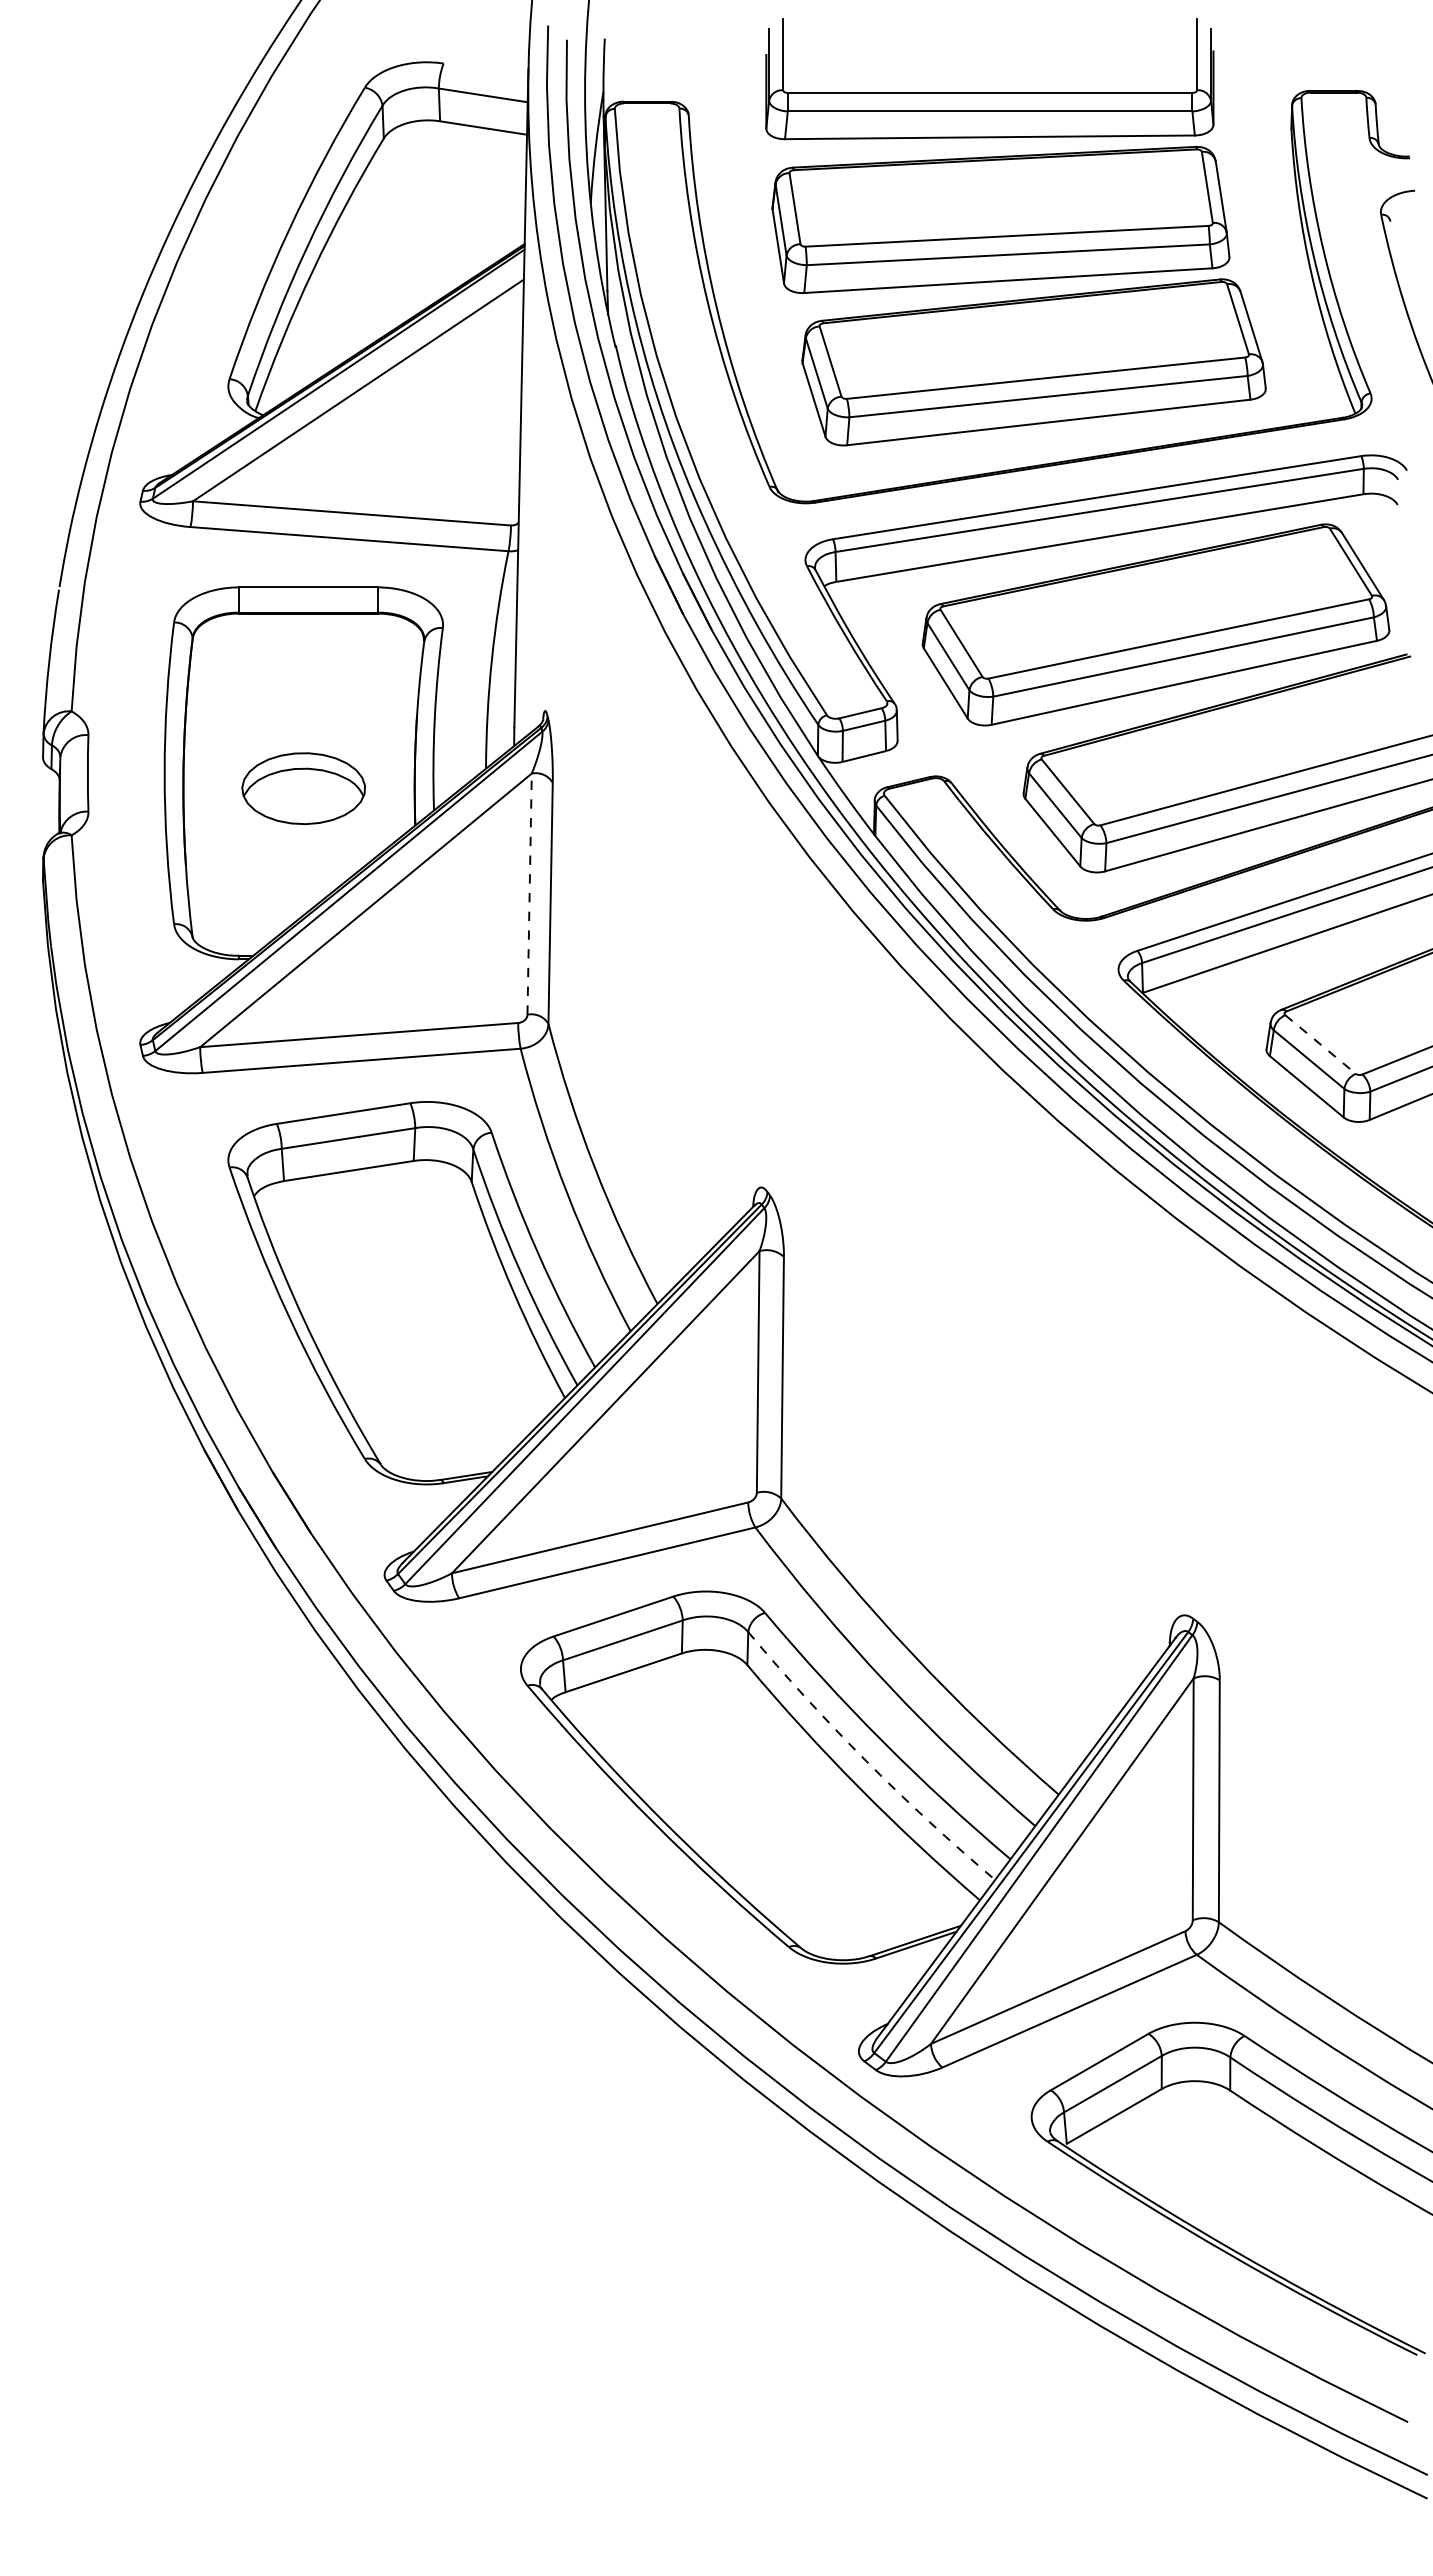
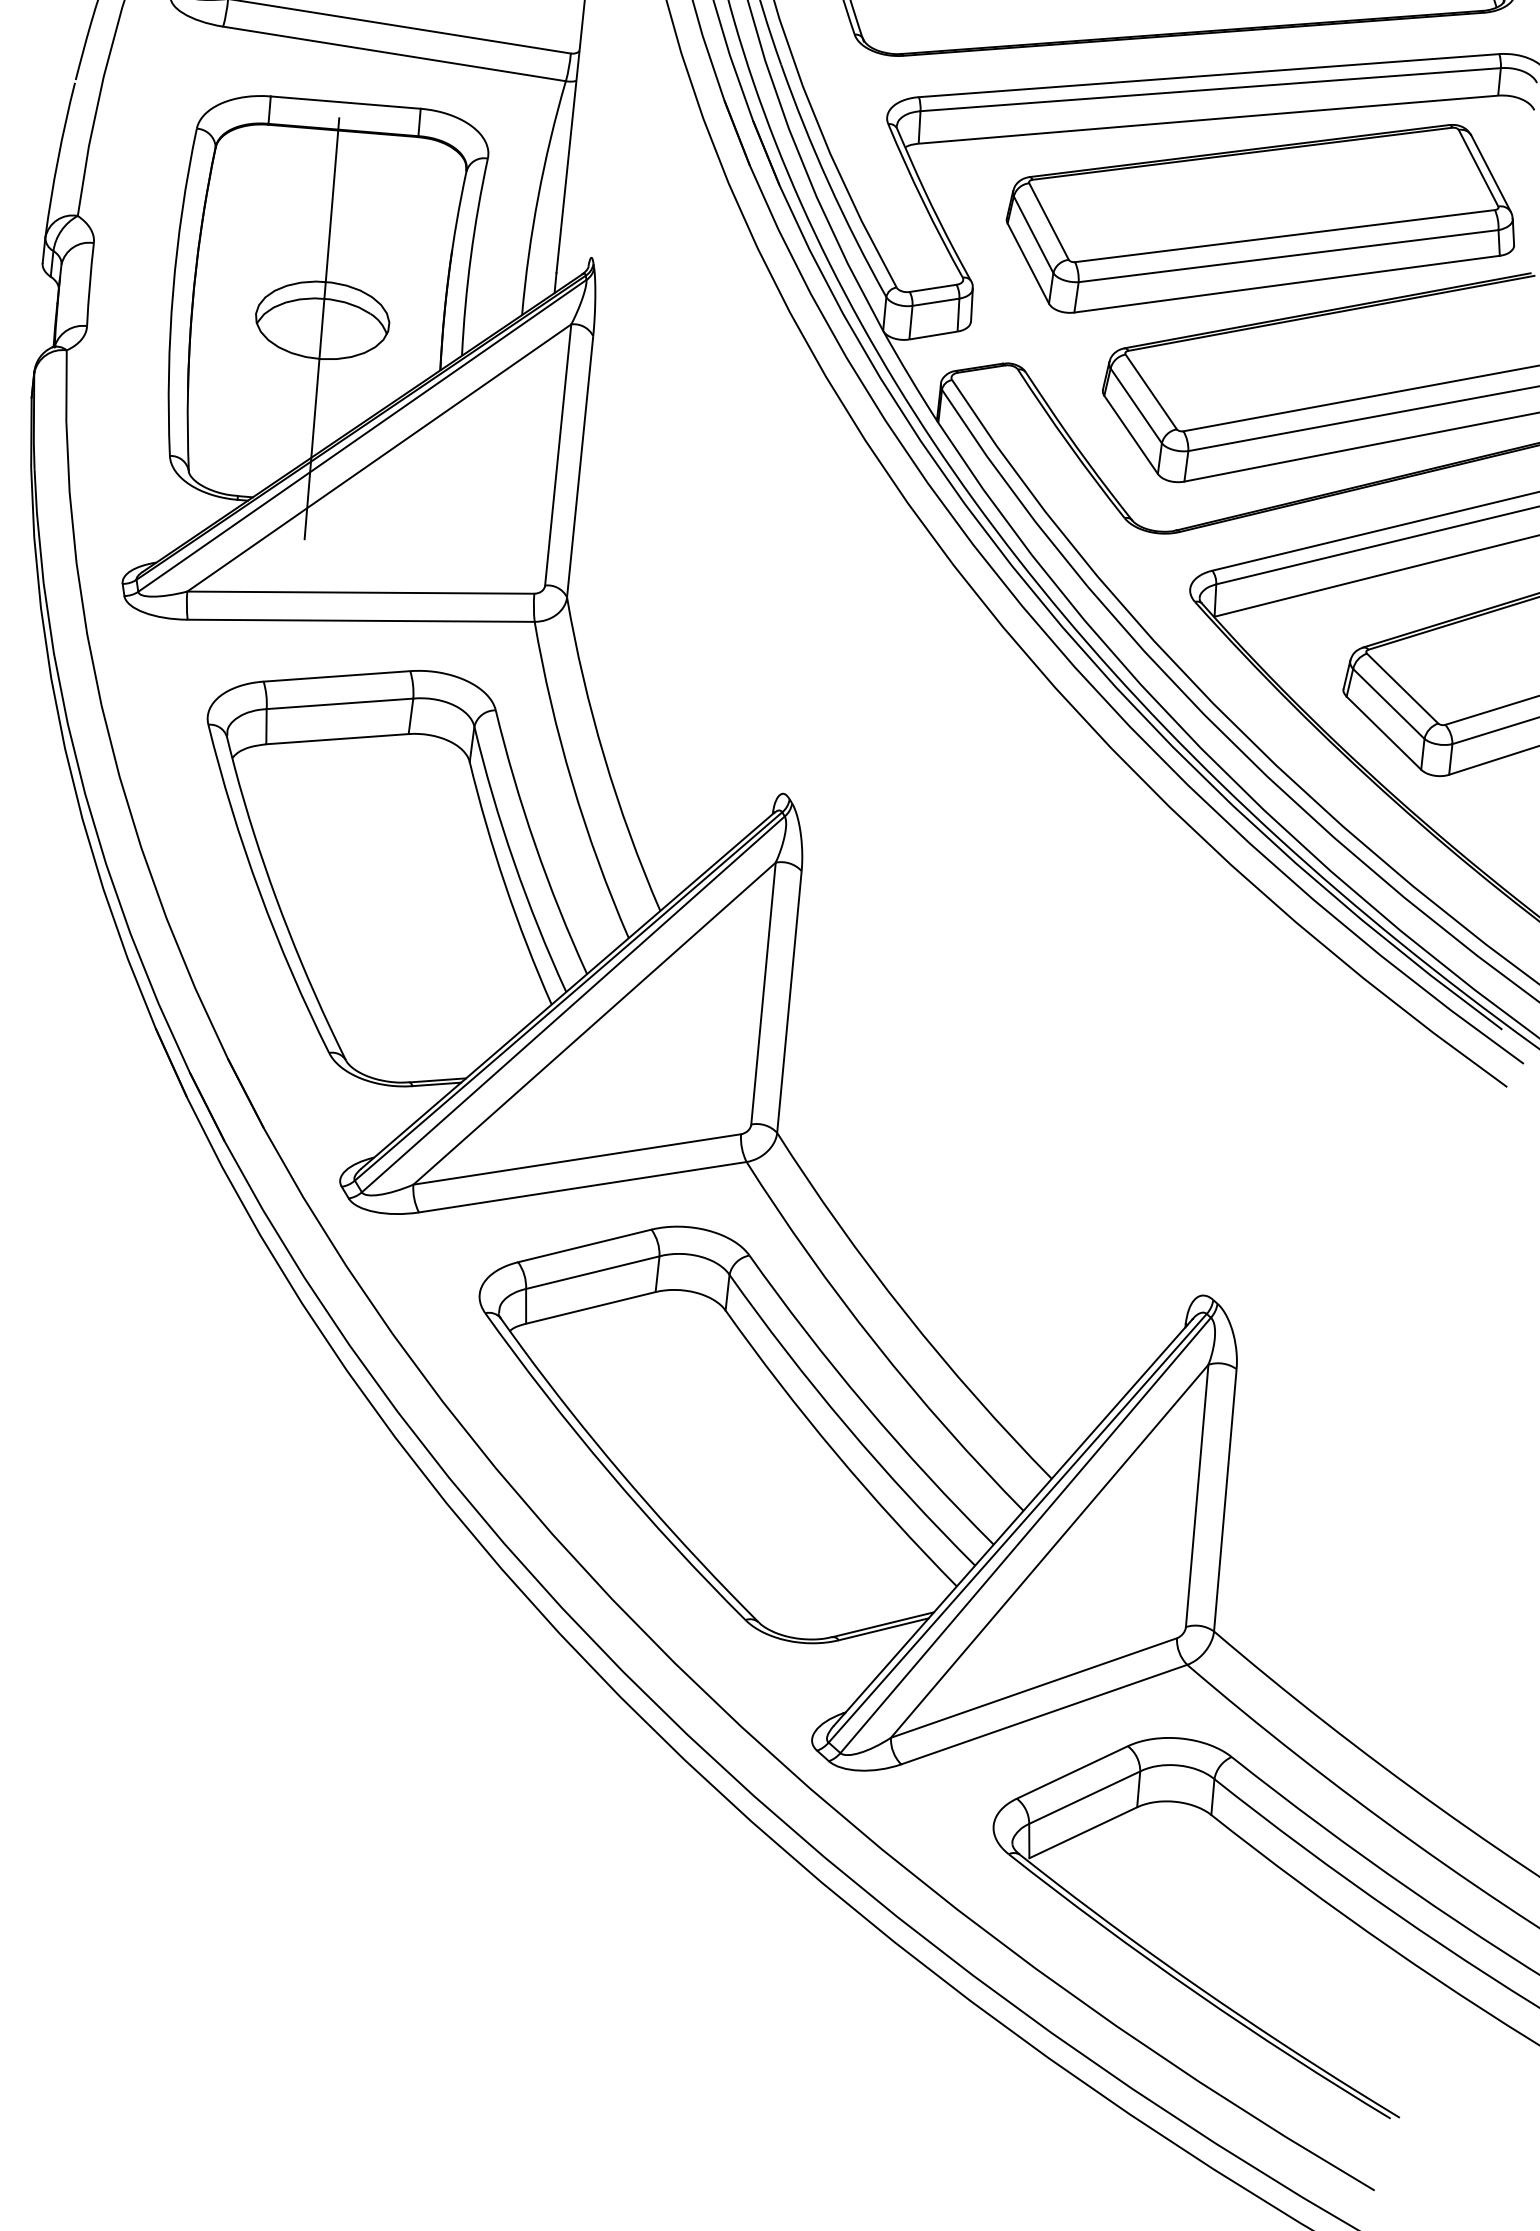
line: (303, 796) -> (321, 328), added
line: (529, 894) -> (558, 455), dashed -> solid
line: (1320, 1044) -> (1402, 688), dashed -> solid
arc: (866, 1761) -> (846, 1425), dashed -> solid

